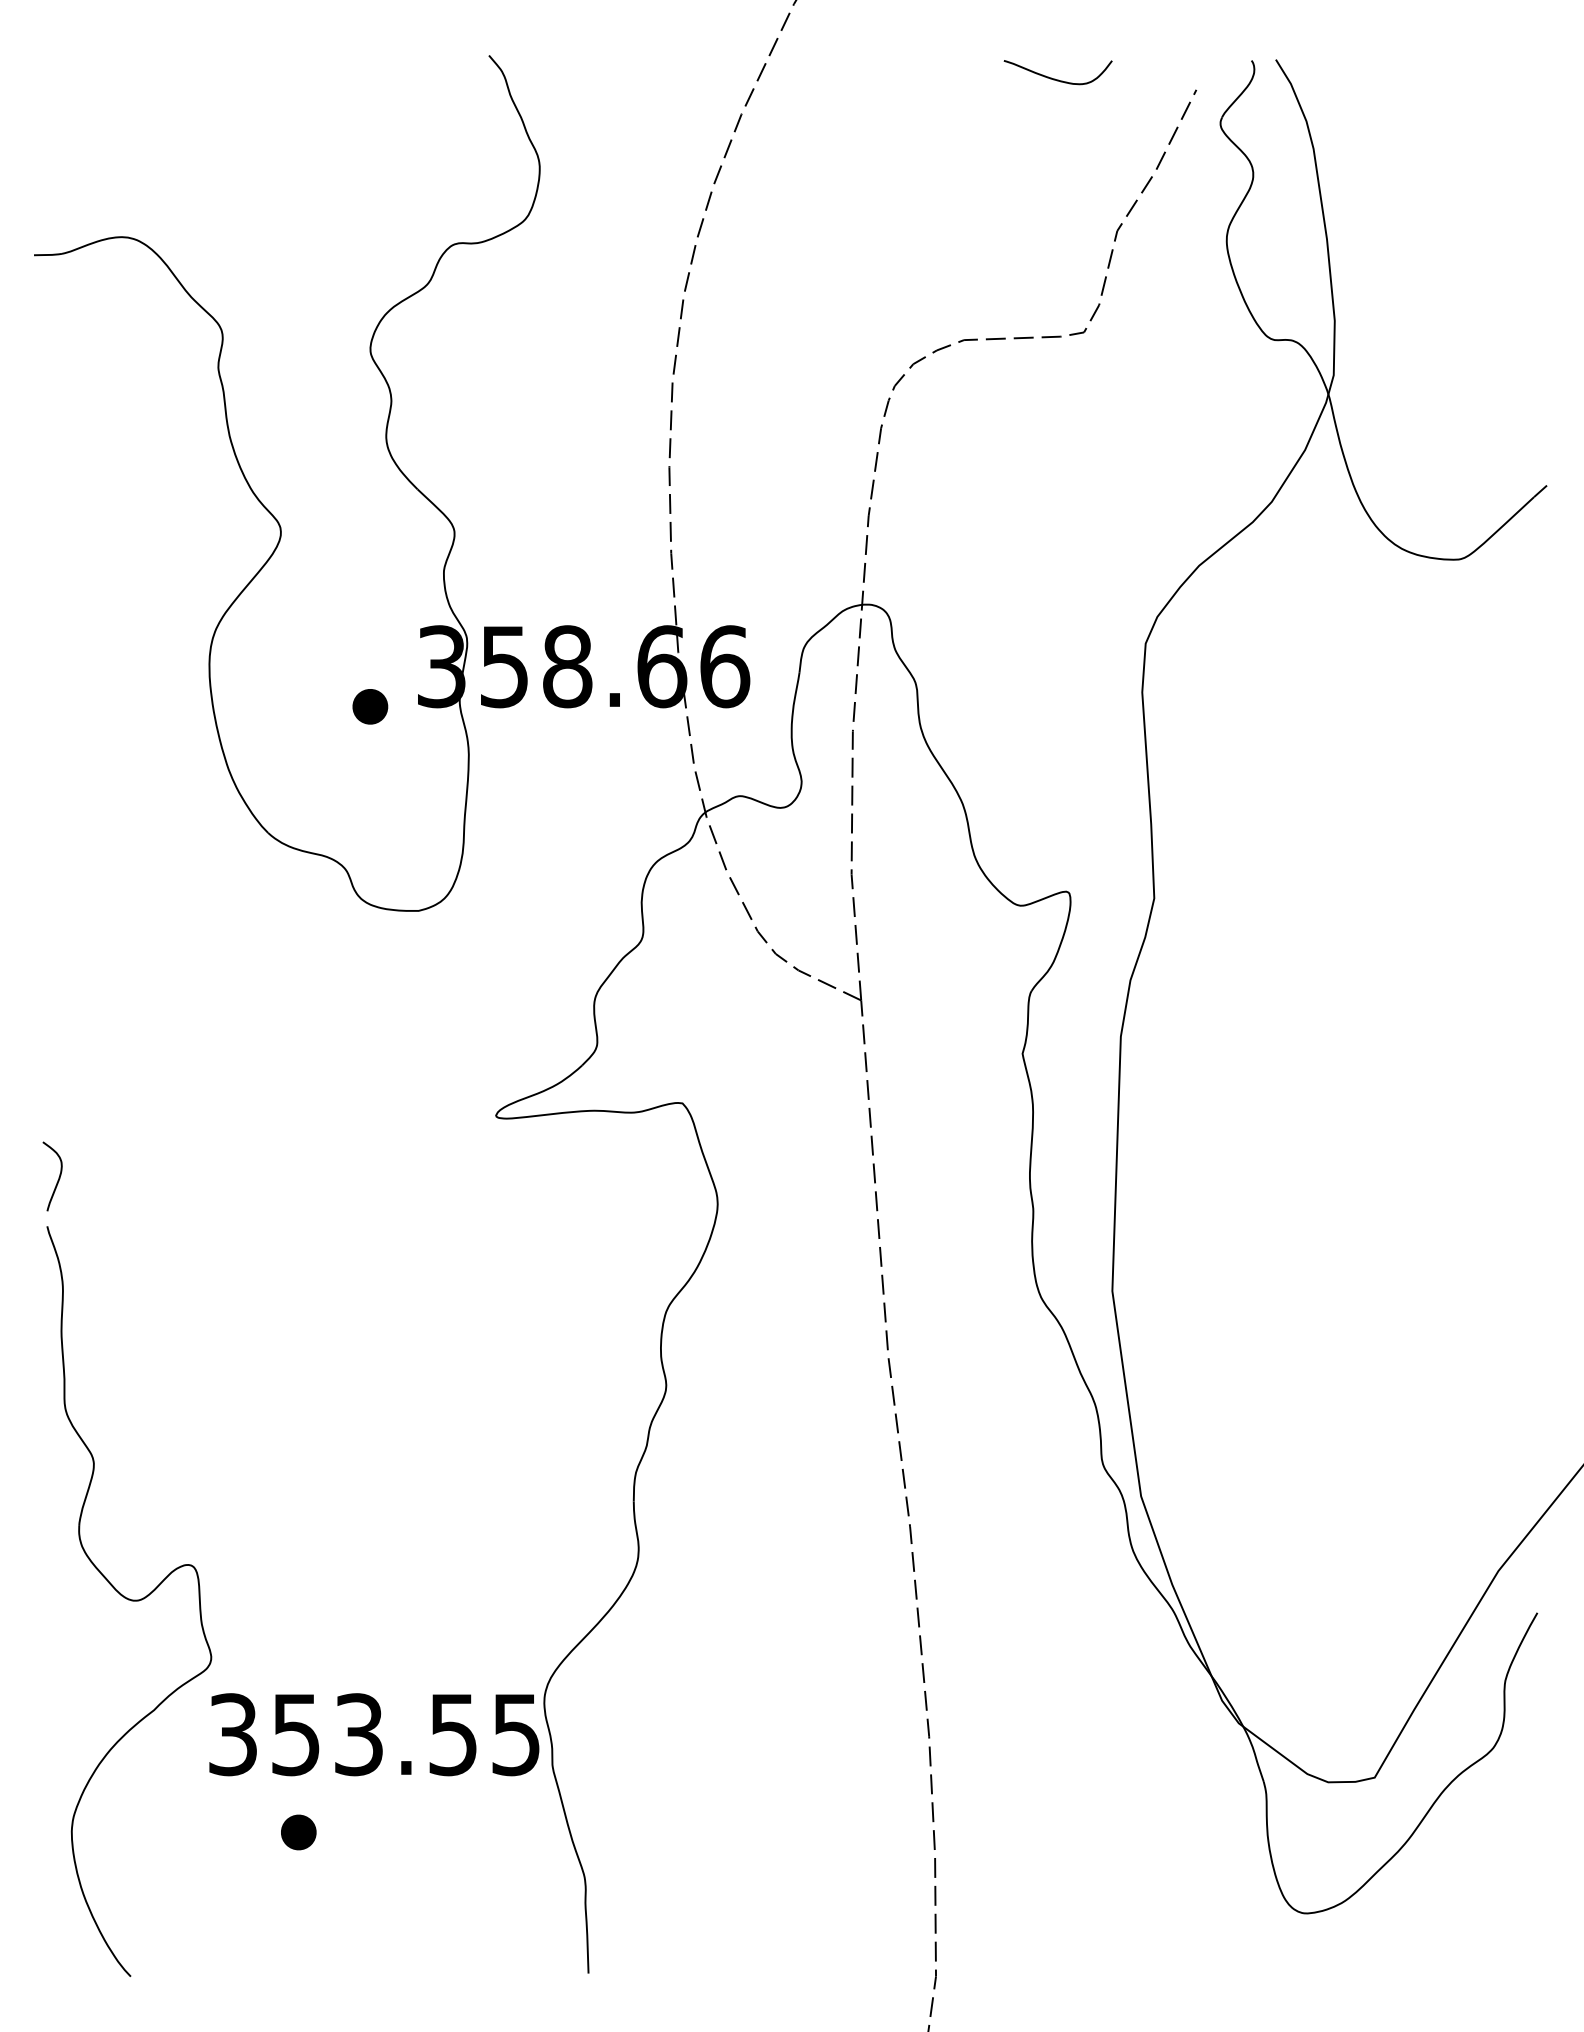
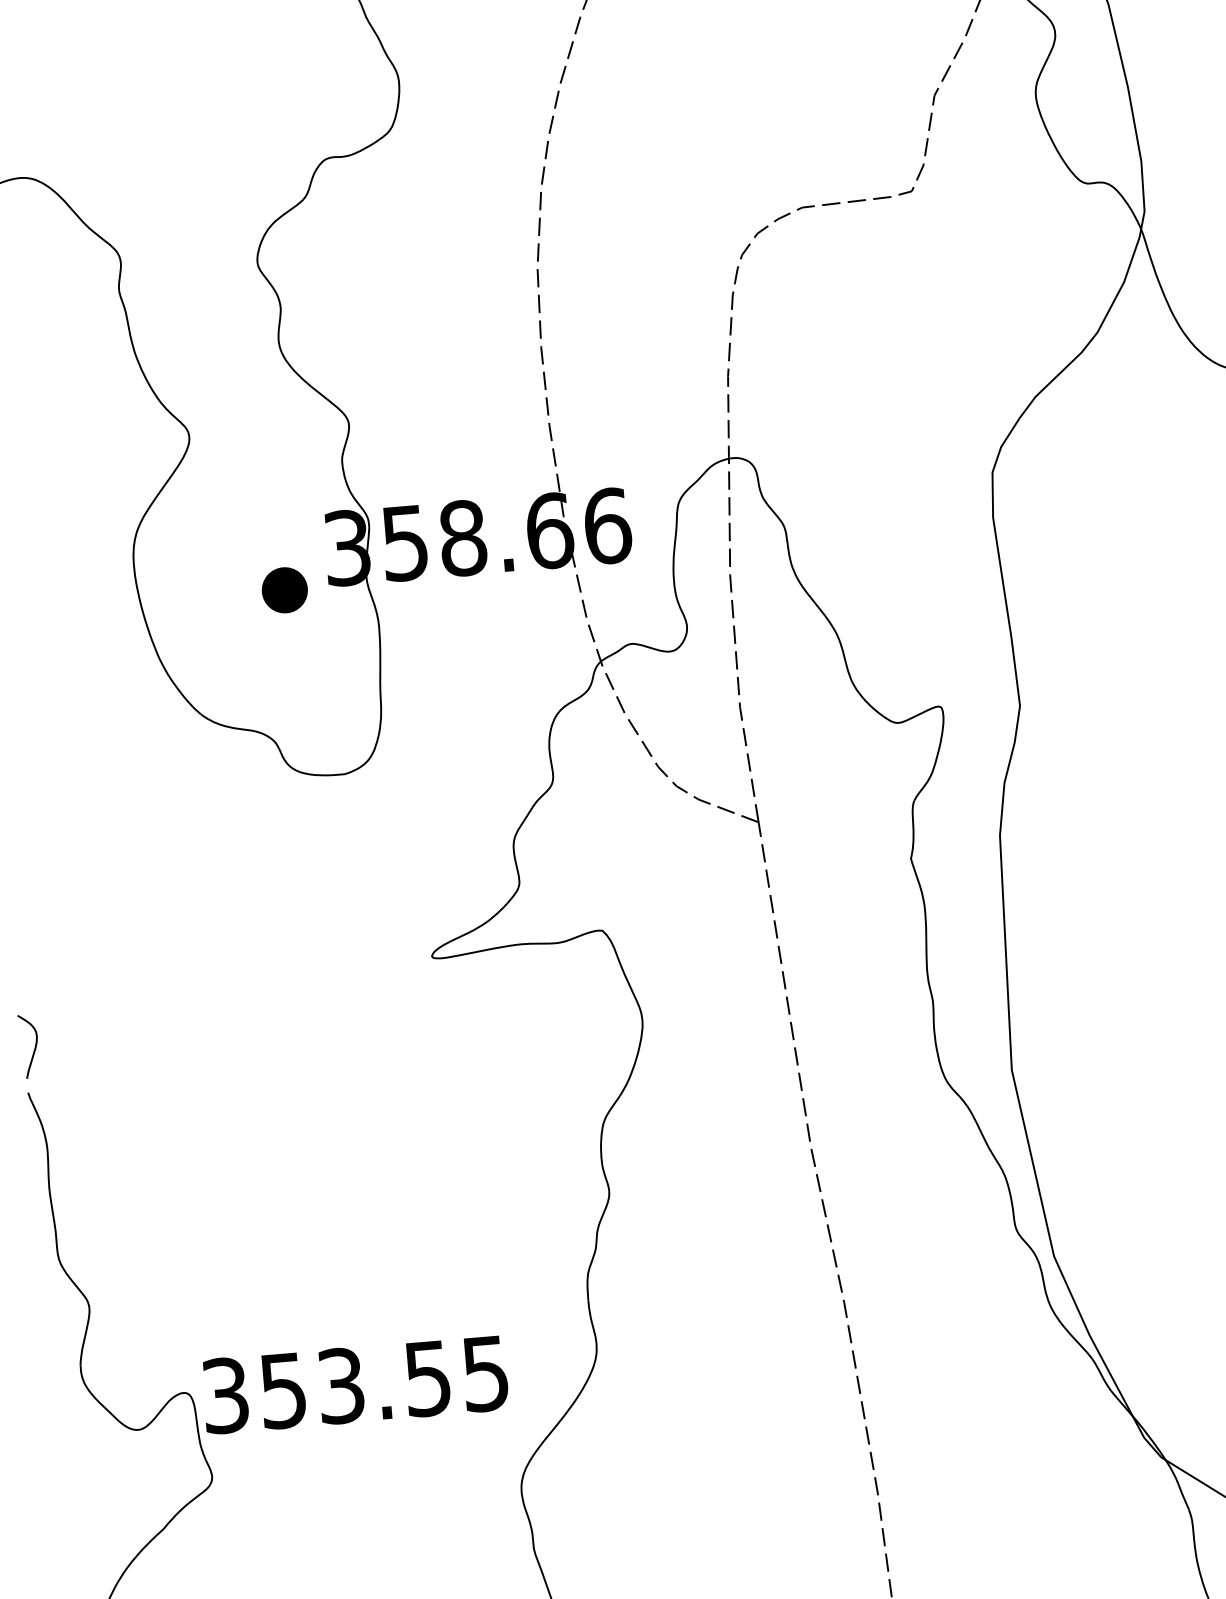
part: (370, 706) -> (285, 590), size x1.4
text: (374, 1734) -> (355, 1384), moved

